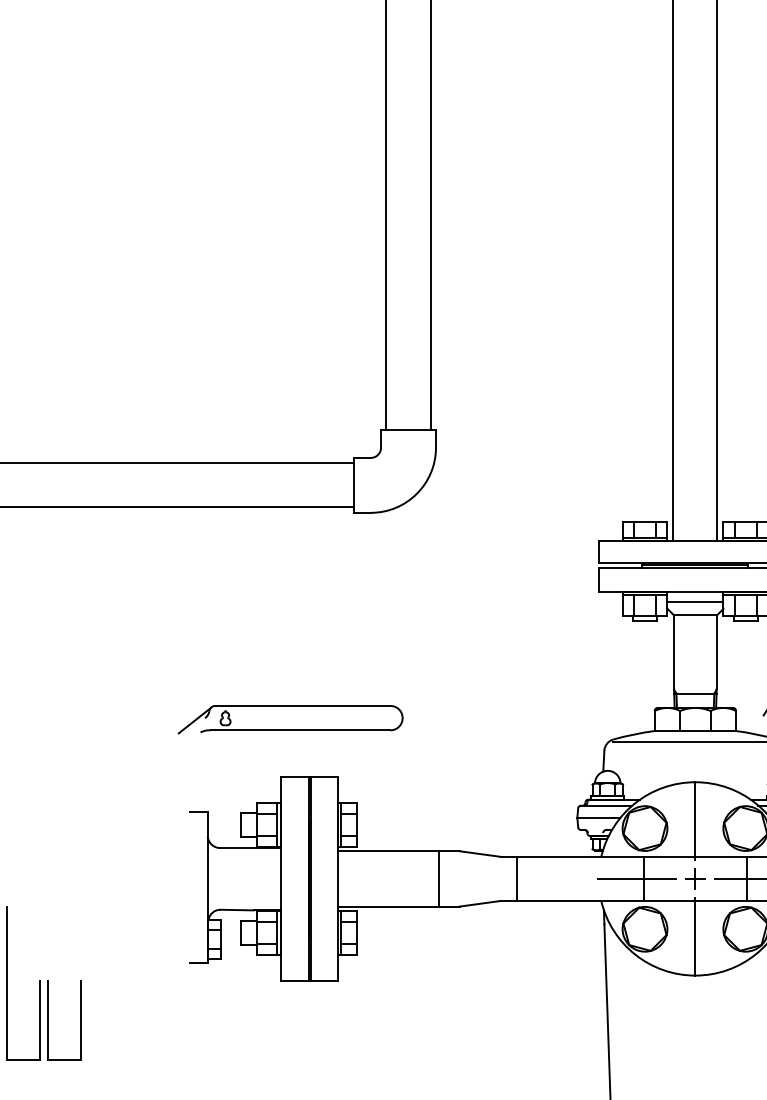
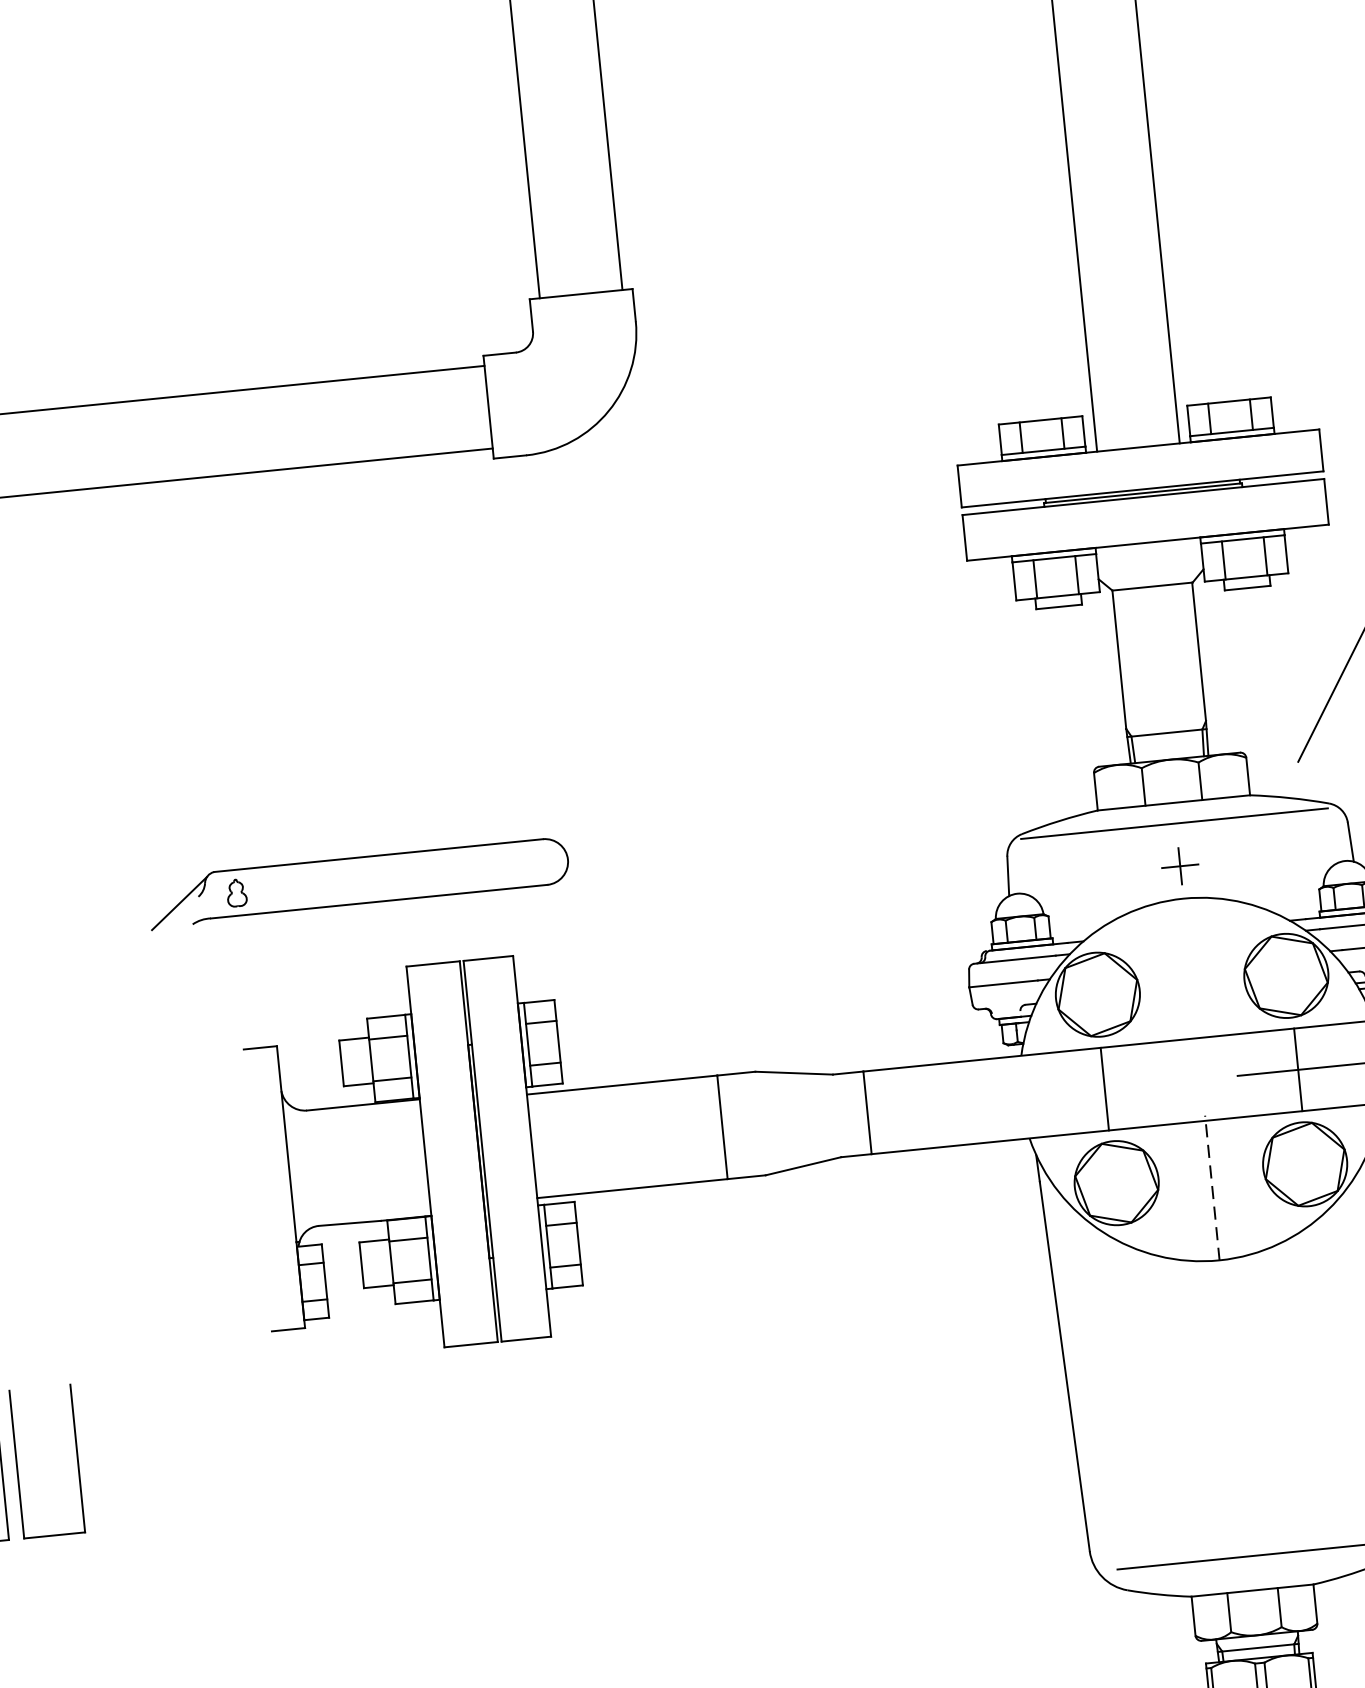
line: (695, 602) -> (1150, 562), removed
part: (290, 729) -> (360, 901), moved
line: (695, 820) -> (1190, 970), removed
line: (637, 878) -> (1093, 1089), removed
part: (695, 878) -> (1180, 865), moved
line: (695, 937) -> (1212, 1189), solid -> dashed

